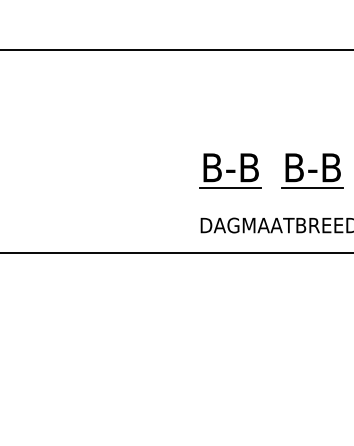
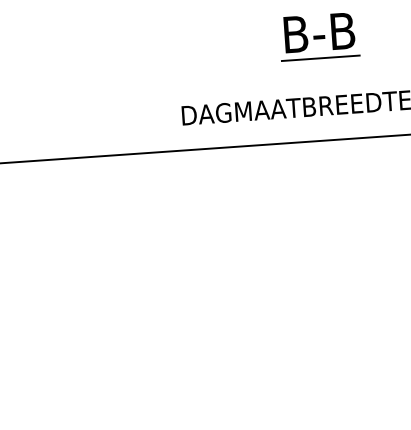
part: (230, 170) -> (214, 43), removed

